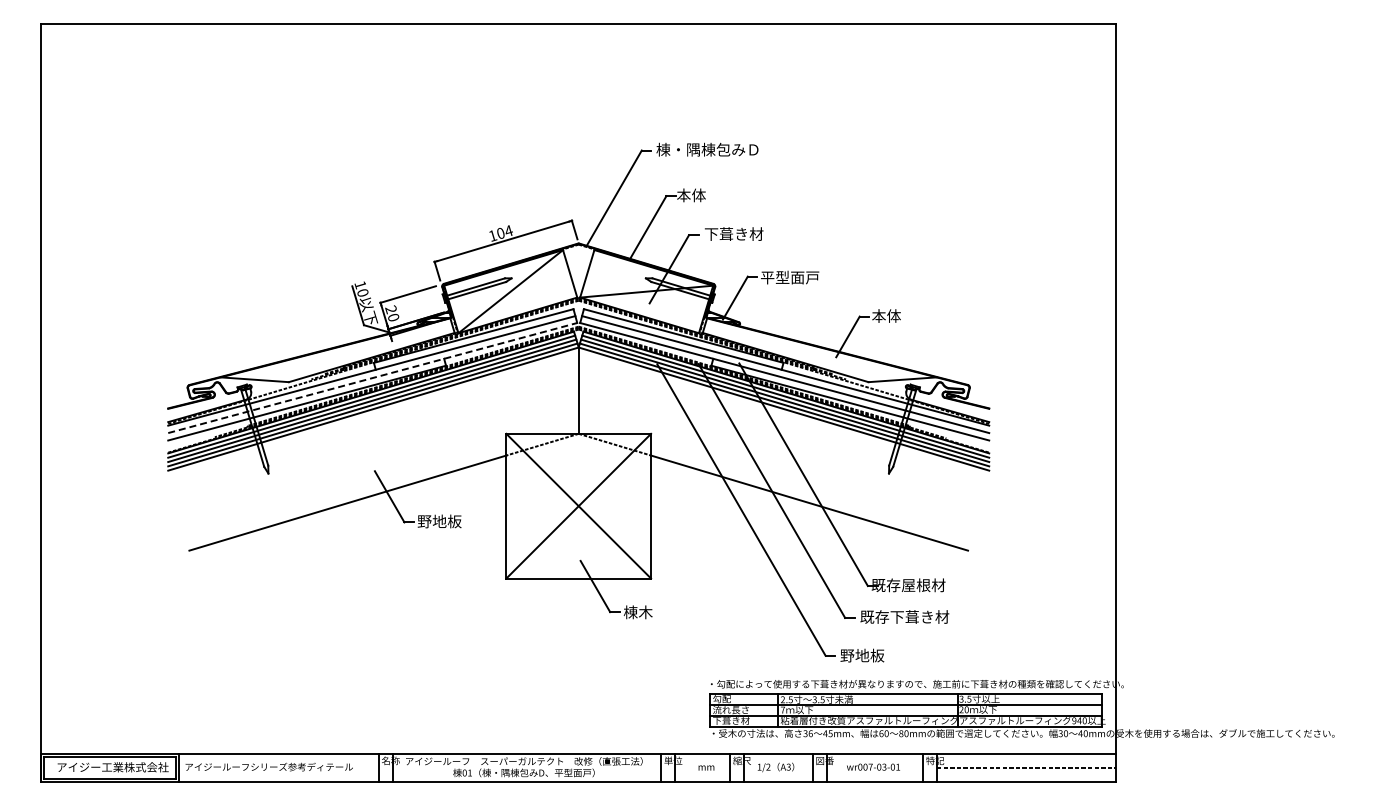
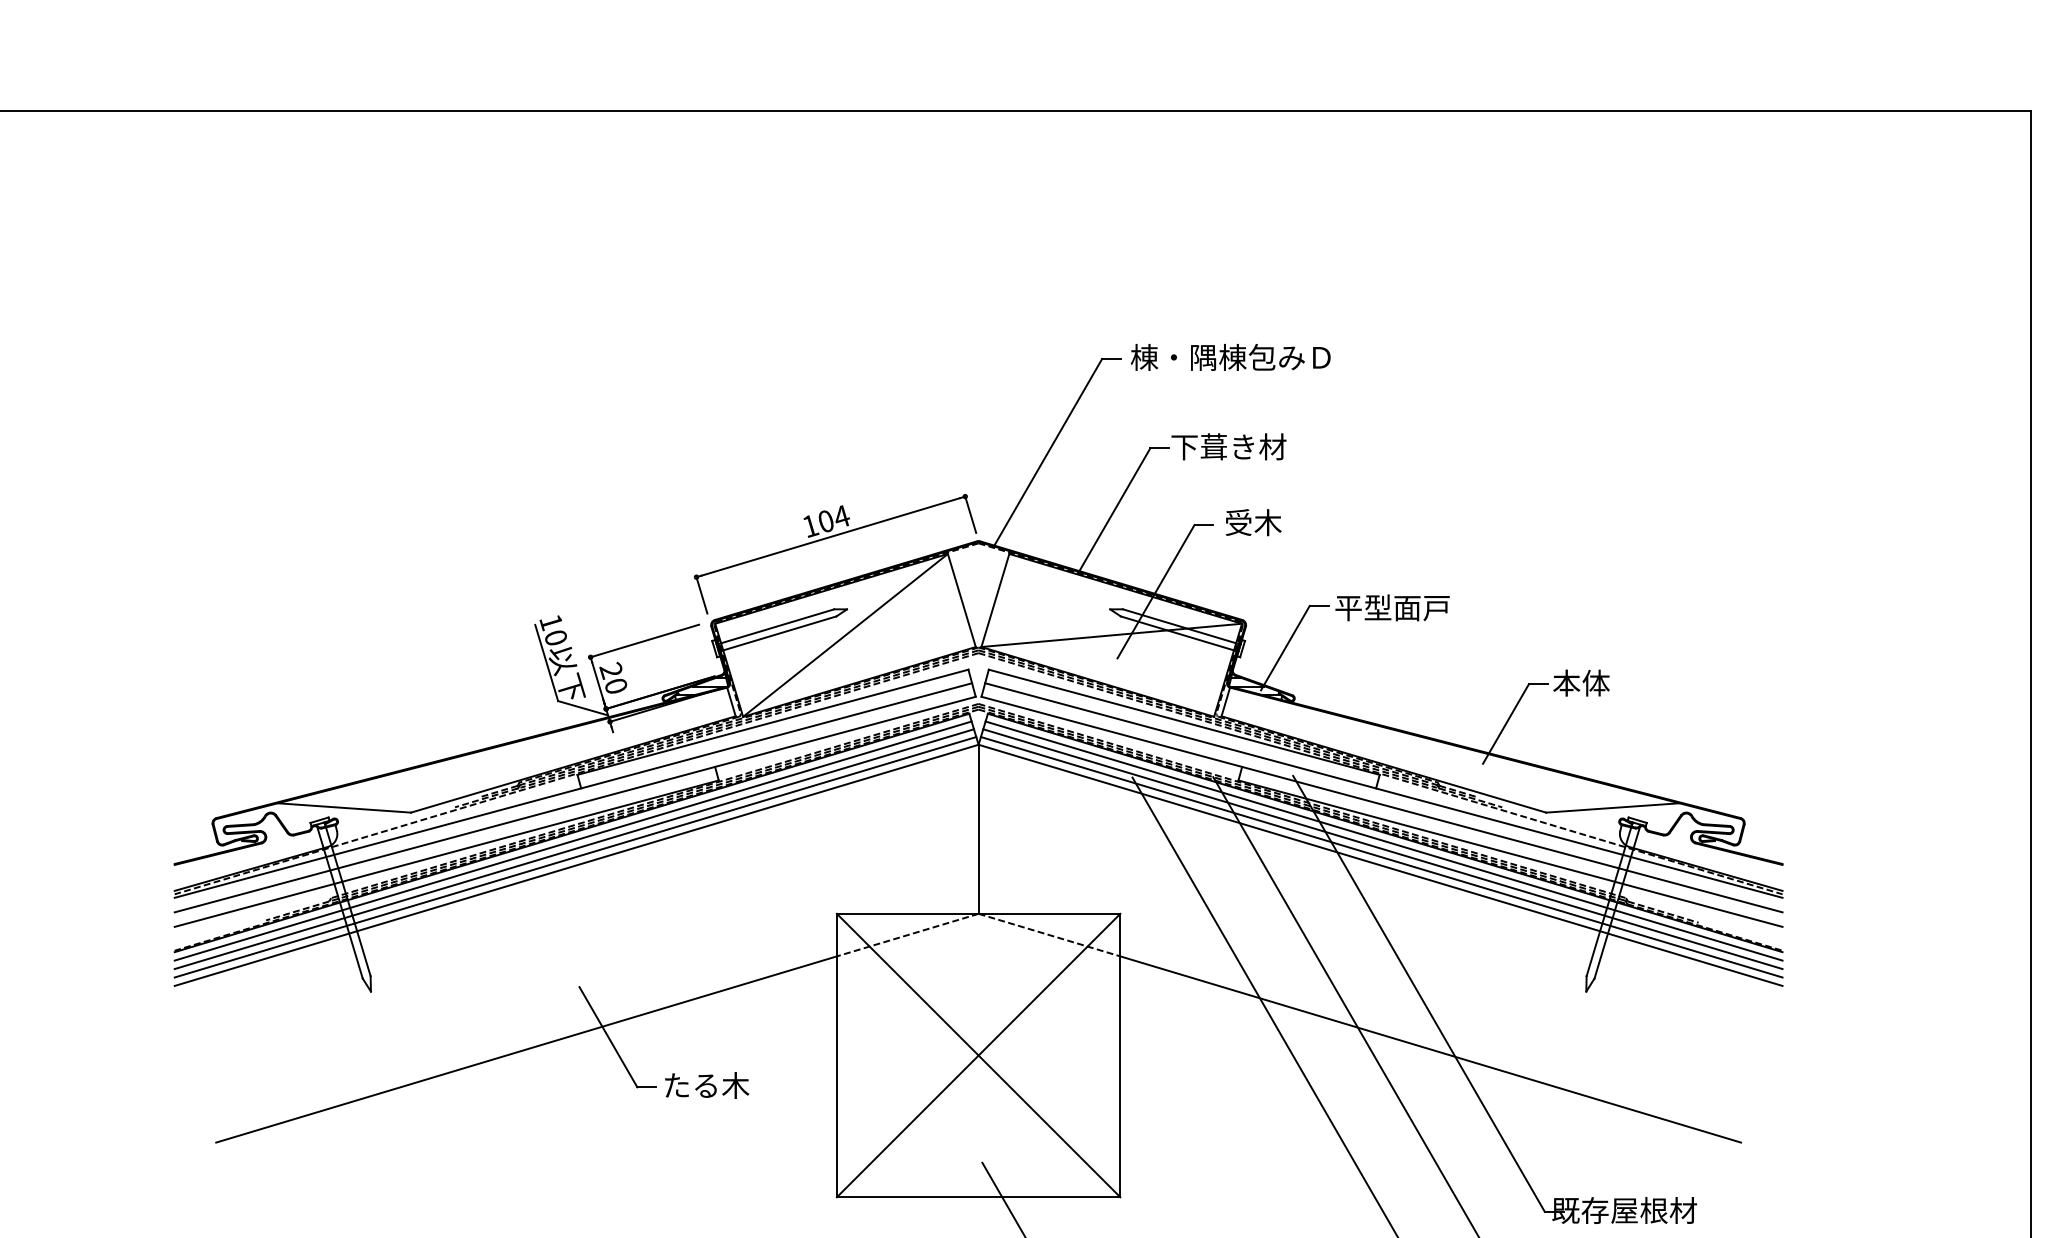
text: (706, 195) -> (1228, 447), 本体 -> 下葺き材
text: (733, 233) -> (1281, 521), 下葺き材 -> 受木
line: (372, 378) -> (574, 805), dashed -> solid
text: (439, 521) -> (705, 1085), 野地板 -> たる木

